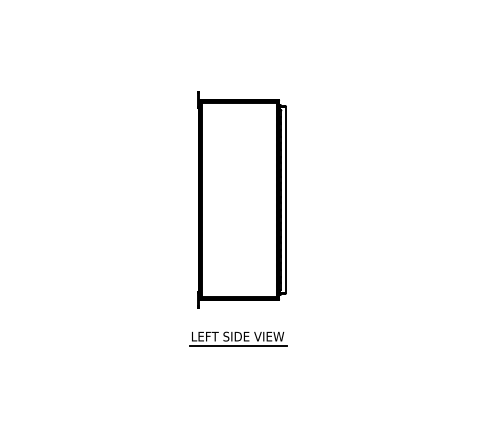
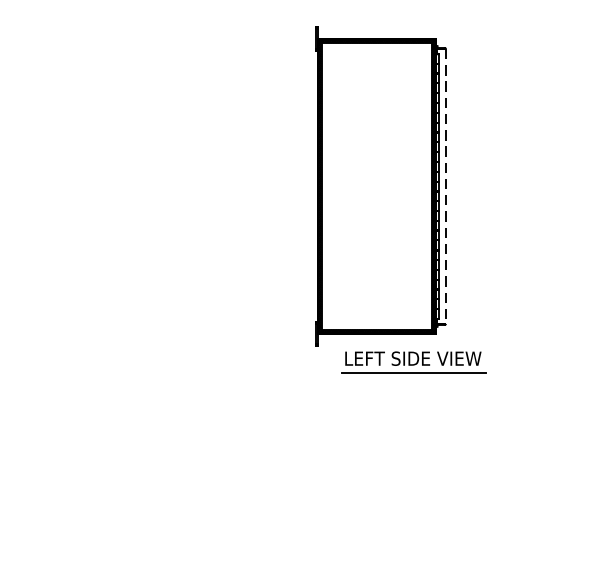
line: (286, 200) -> (446, 187), solid -> dashed
part: (238, 338) -> (414, 361), moved

